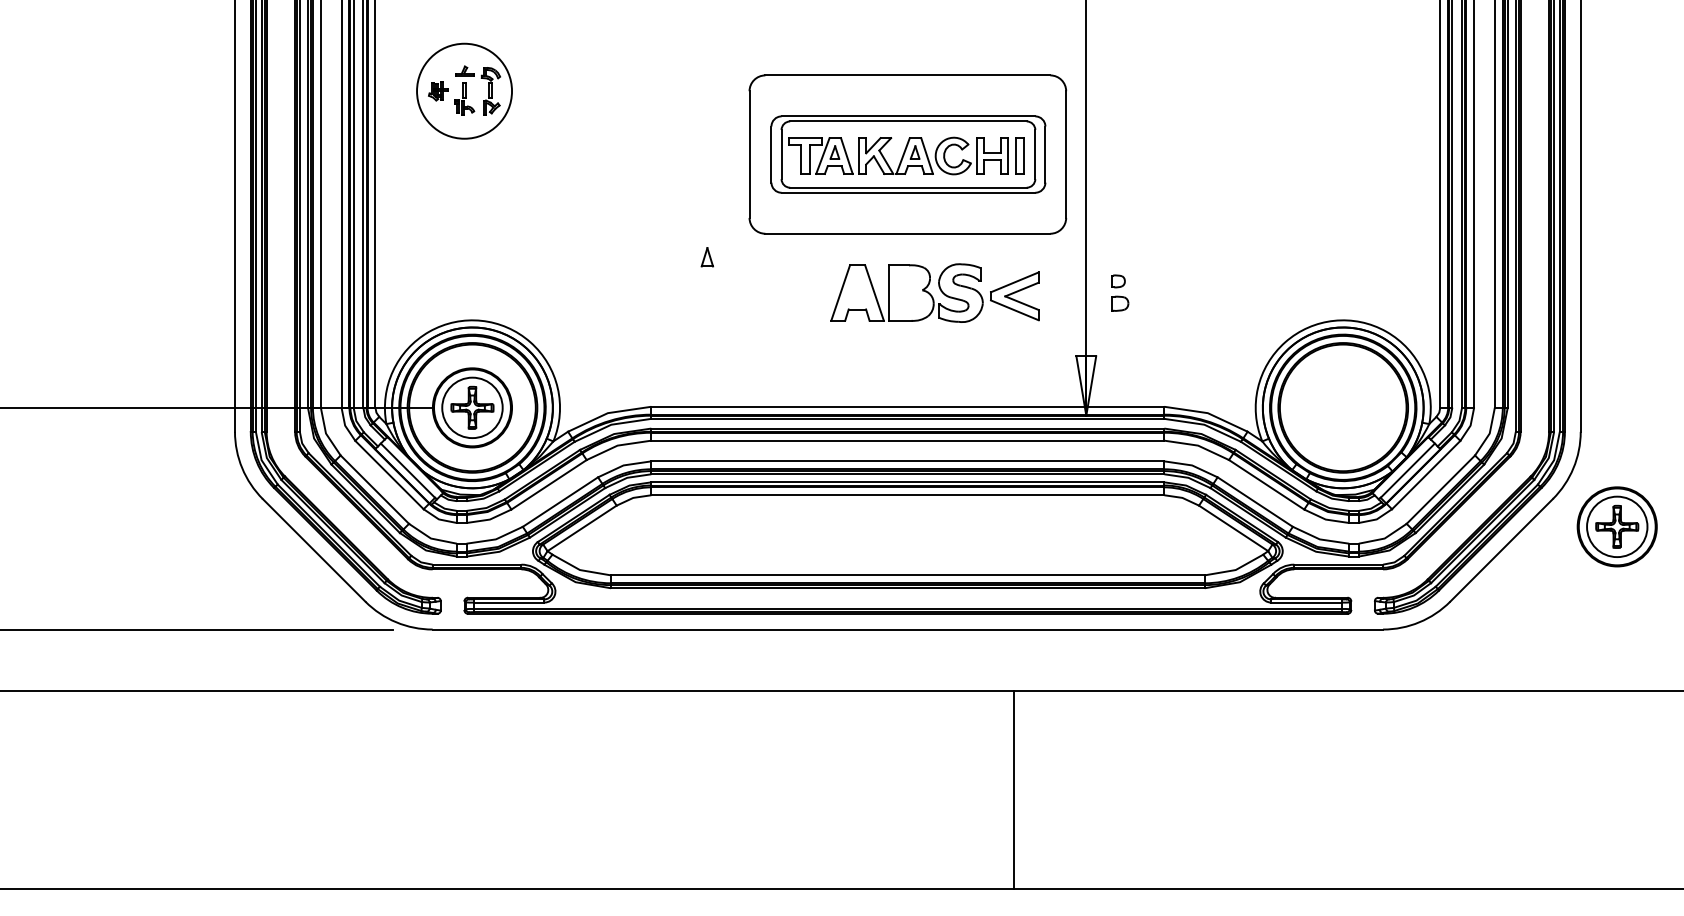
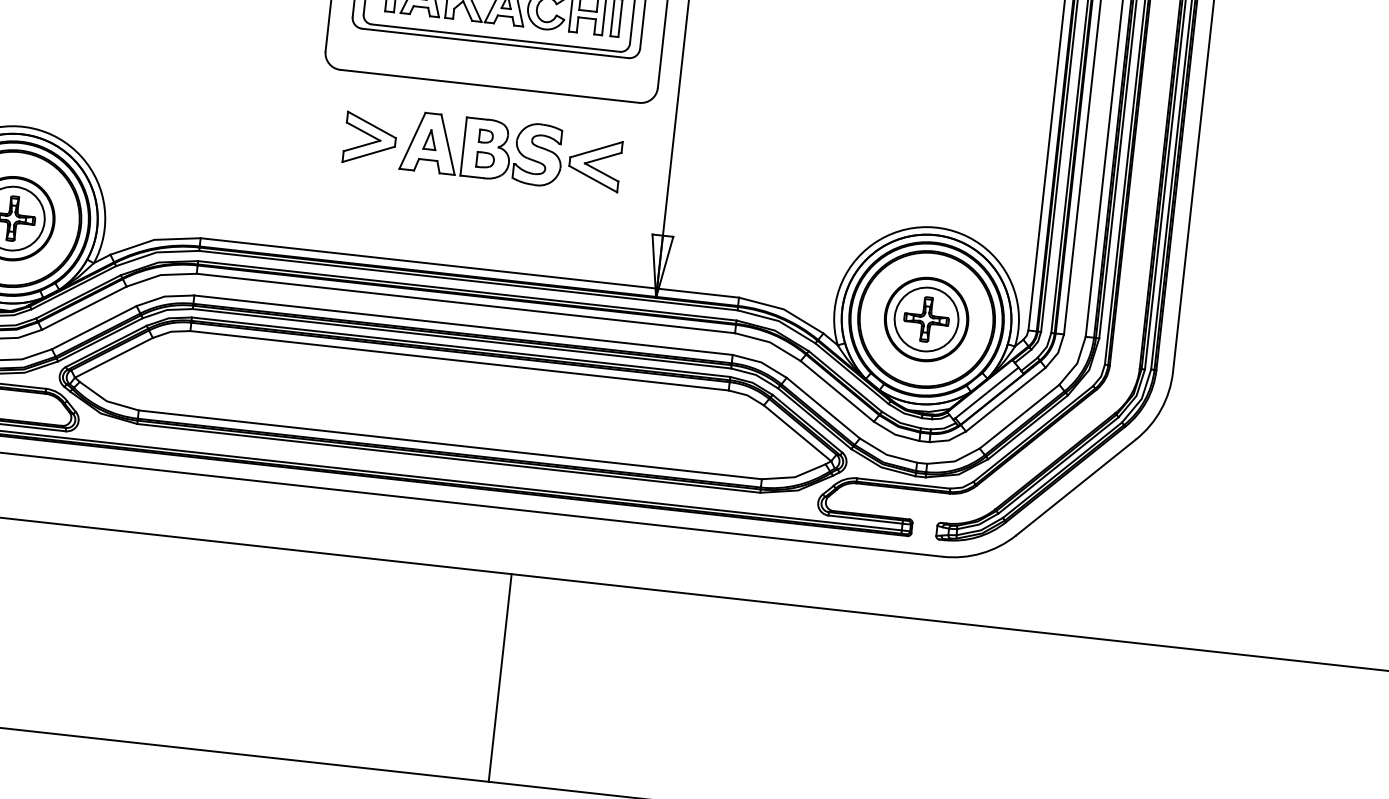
part: (706, 257) -> (429, 139), moved
part: (1120, 292) -> (486, 148), moved
part: (800, 296) -> (369, 139), added
part: (1616, 526) -> (925, 319), moved
line: (1014, 789) -> (500, 677), moved

